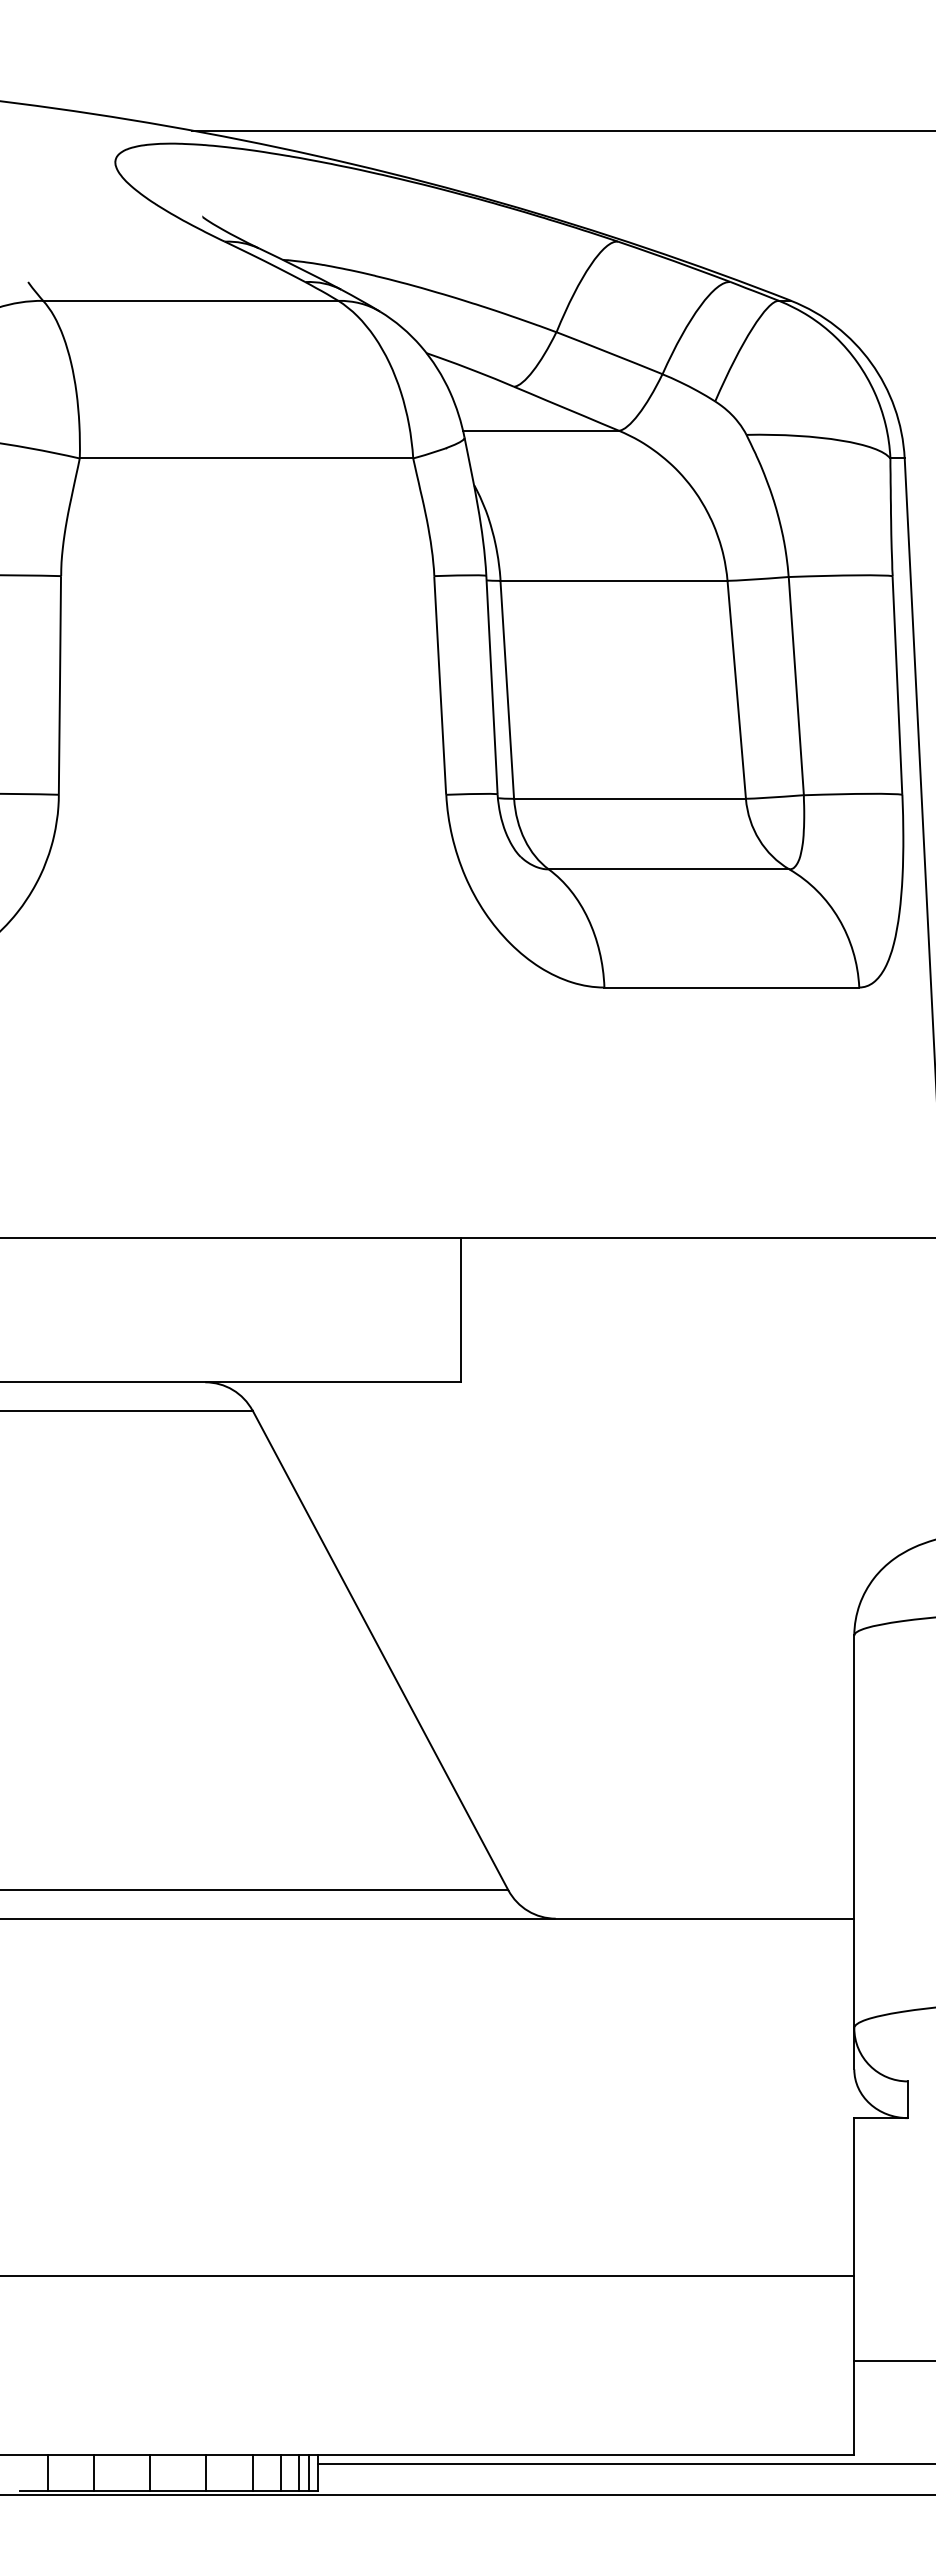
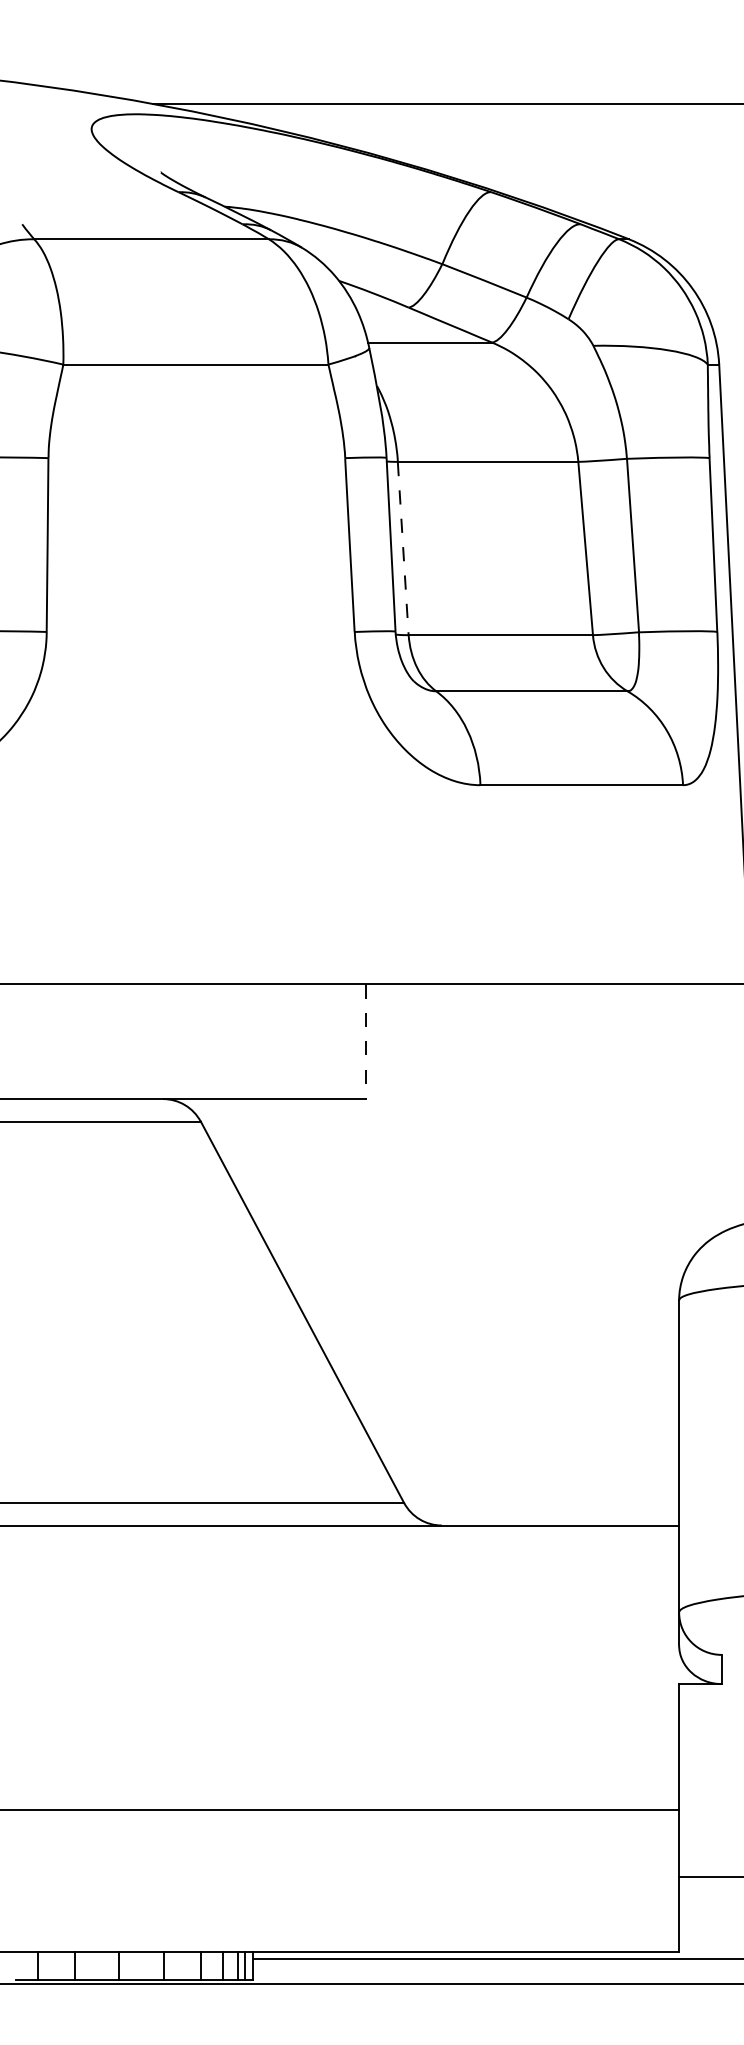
line: (507, 689) -> (403, 548), solid -> dashed
line: (461, 1311) -> (366, 1042), solid -> dashed

